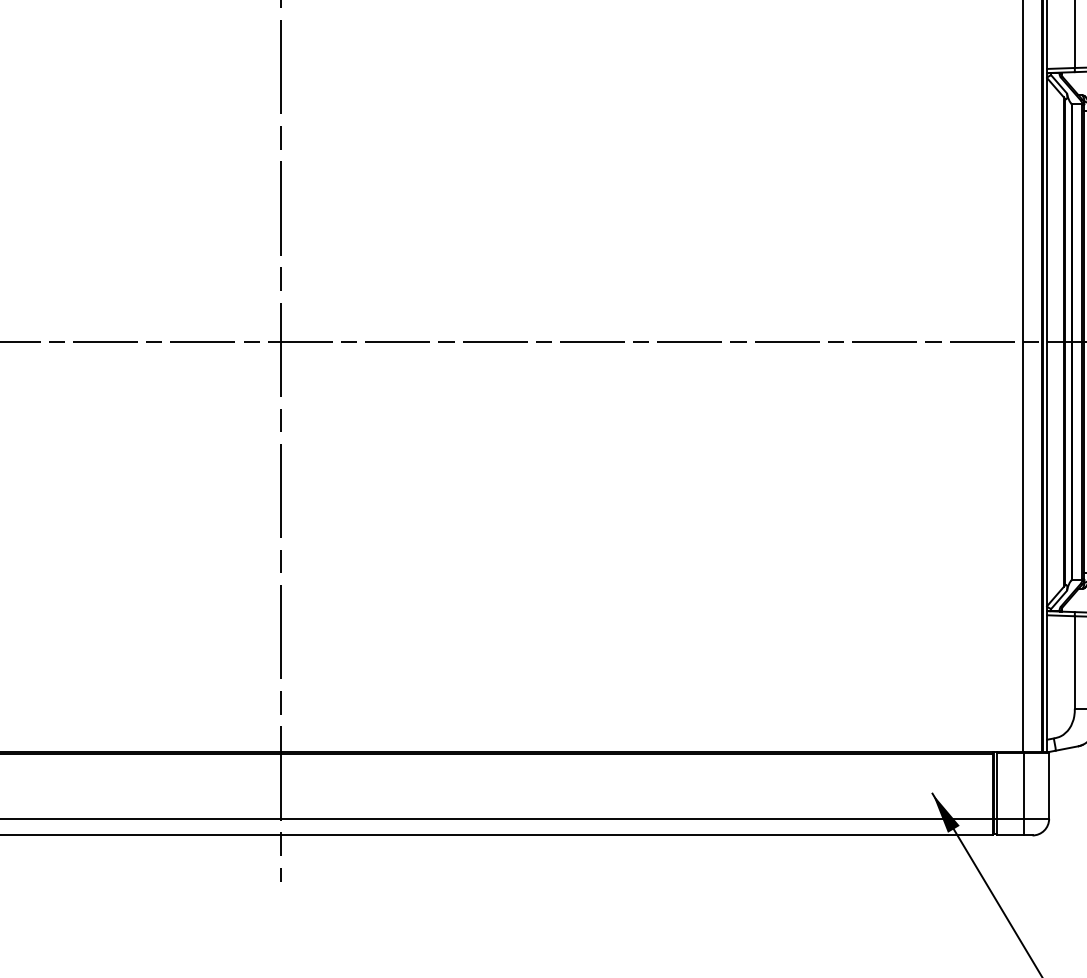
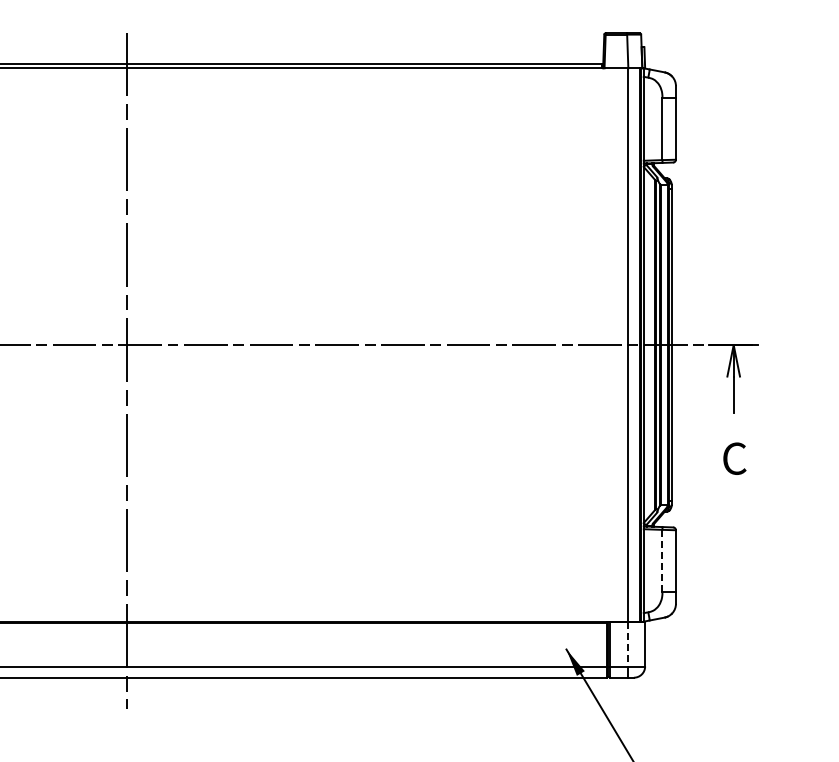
line: (1074, 663) -> (662, 561), solid -> dashed
line: (1024, 786) -> (628, 644), solid -> dashed

